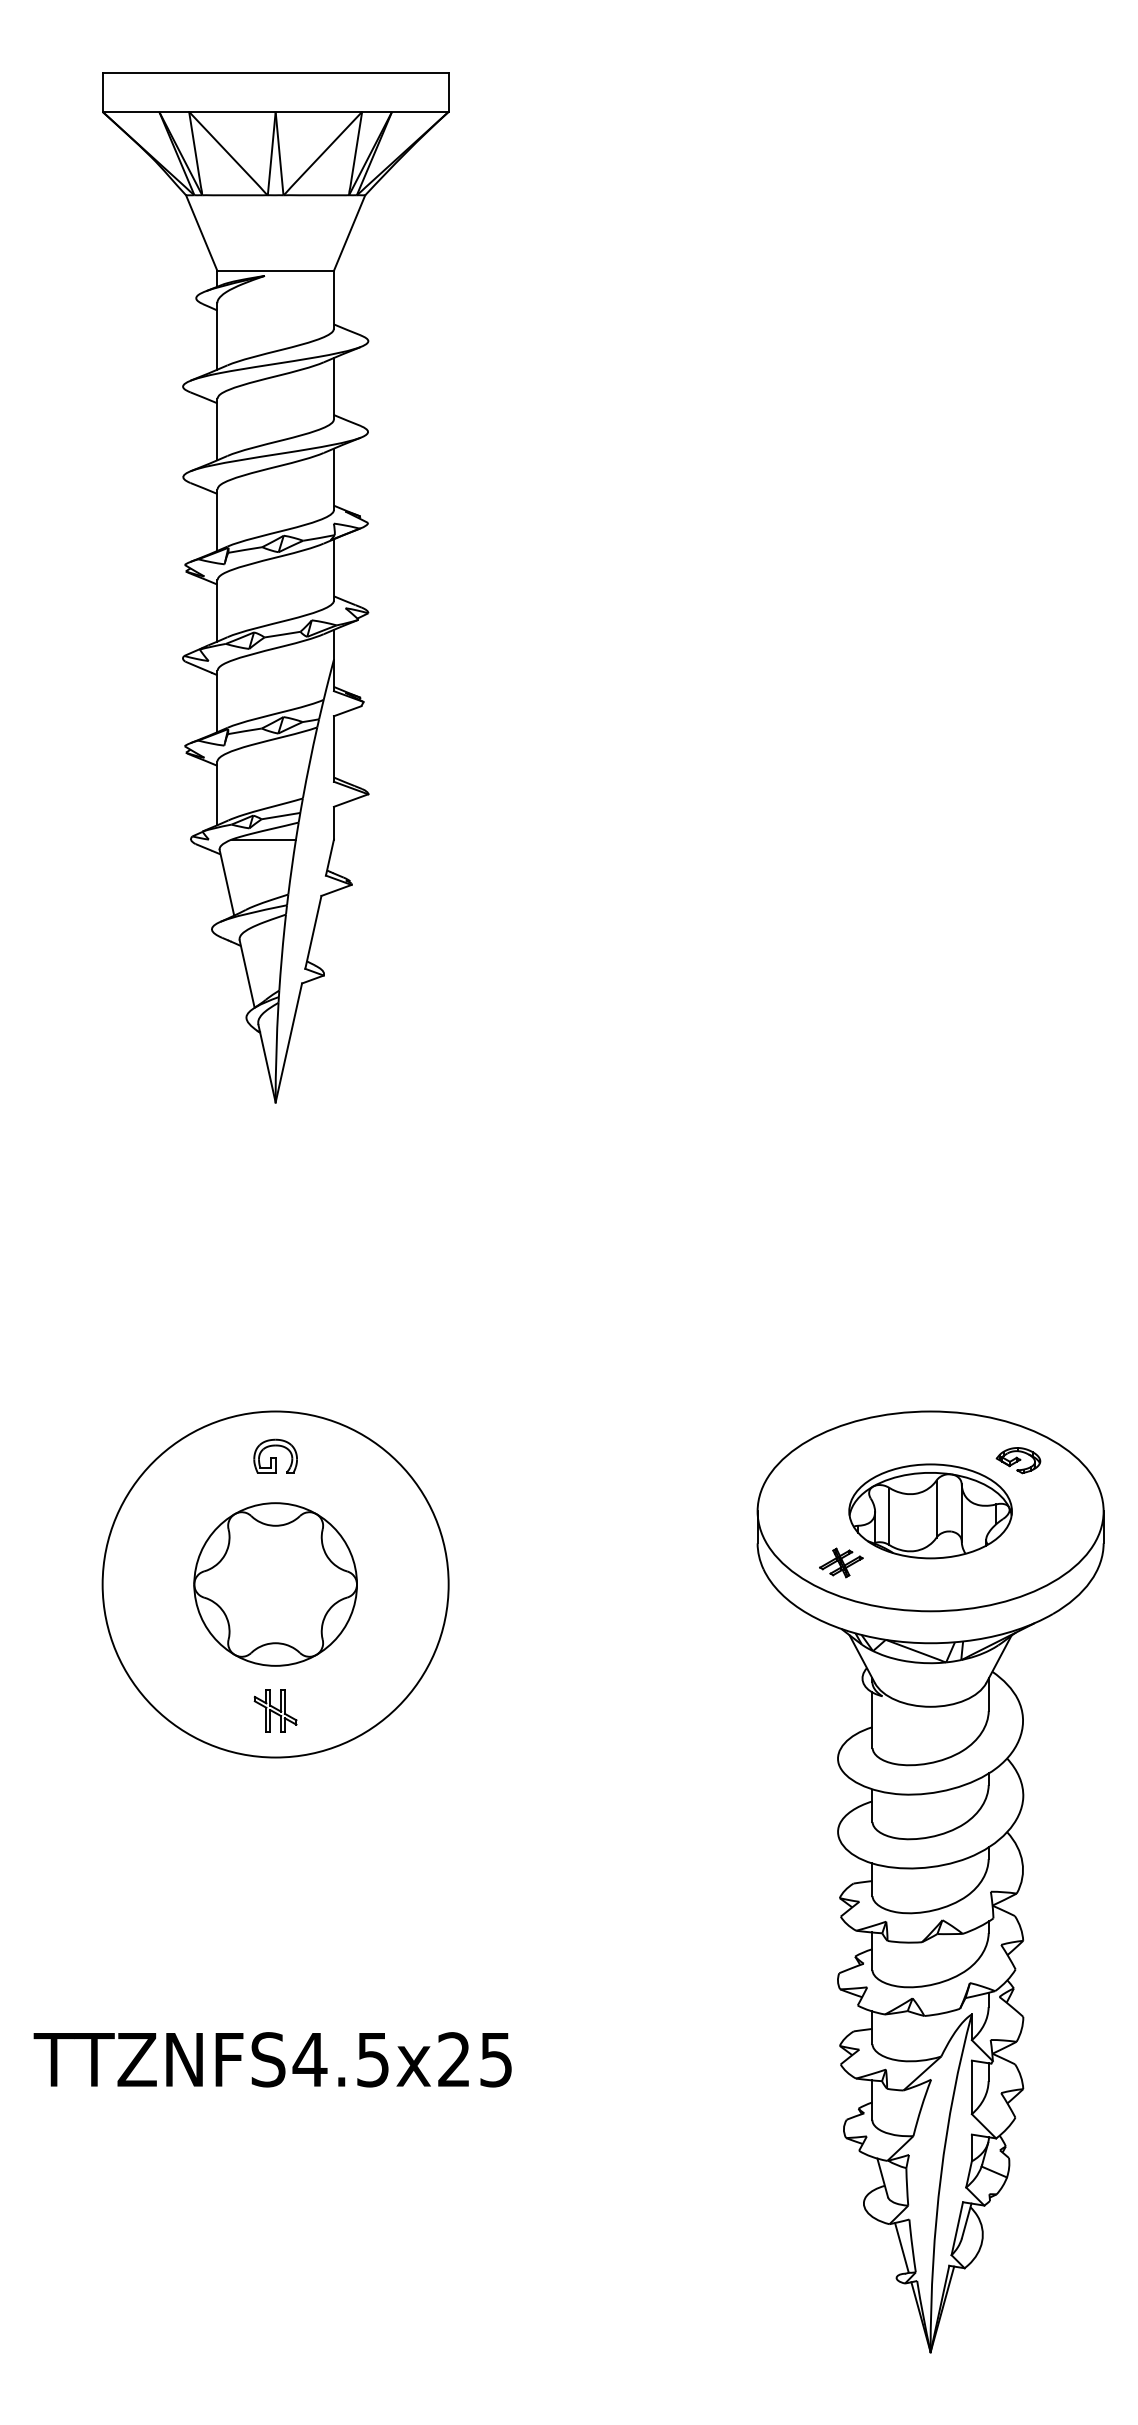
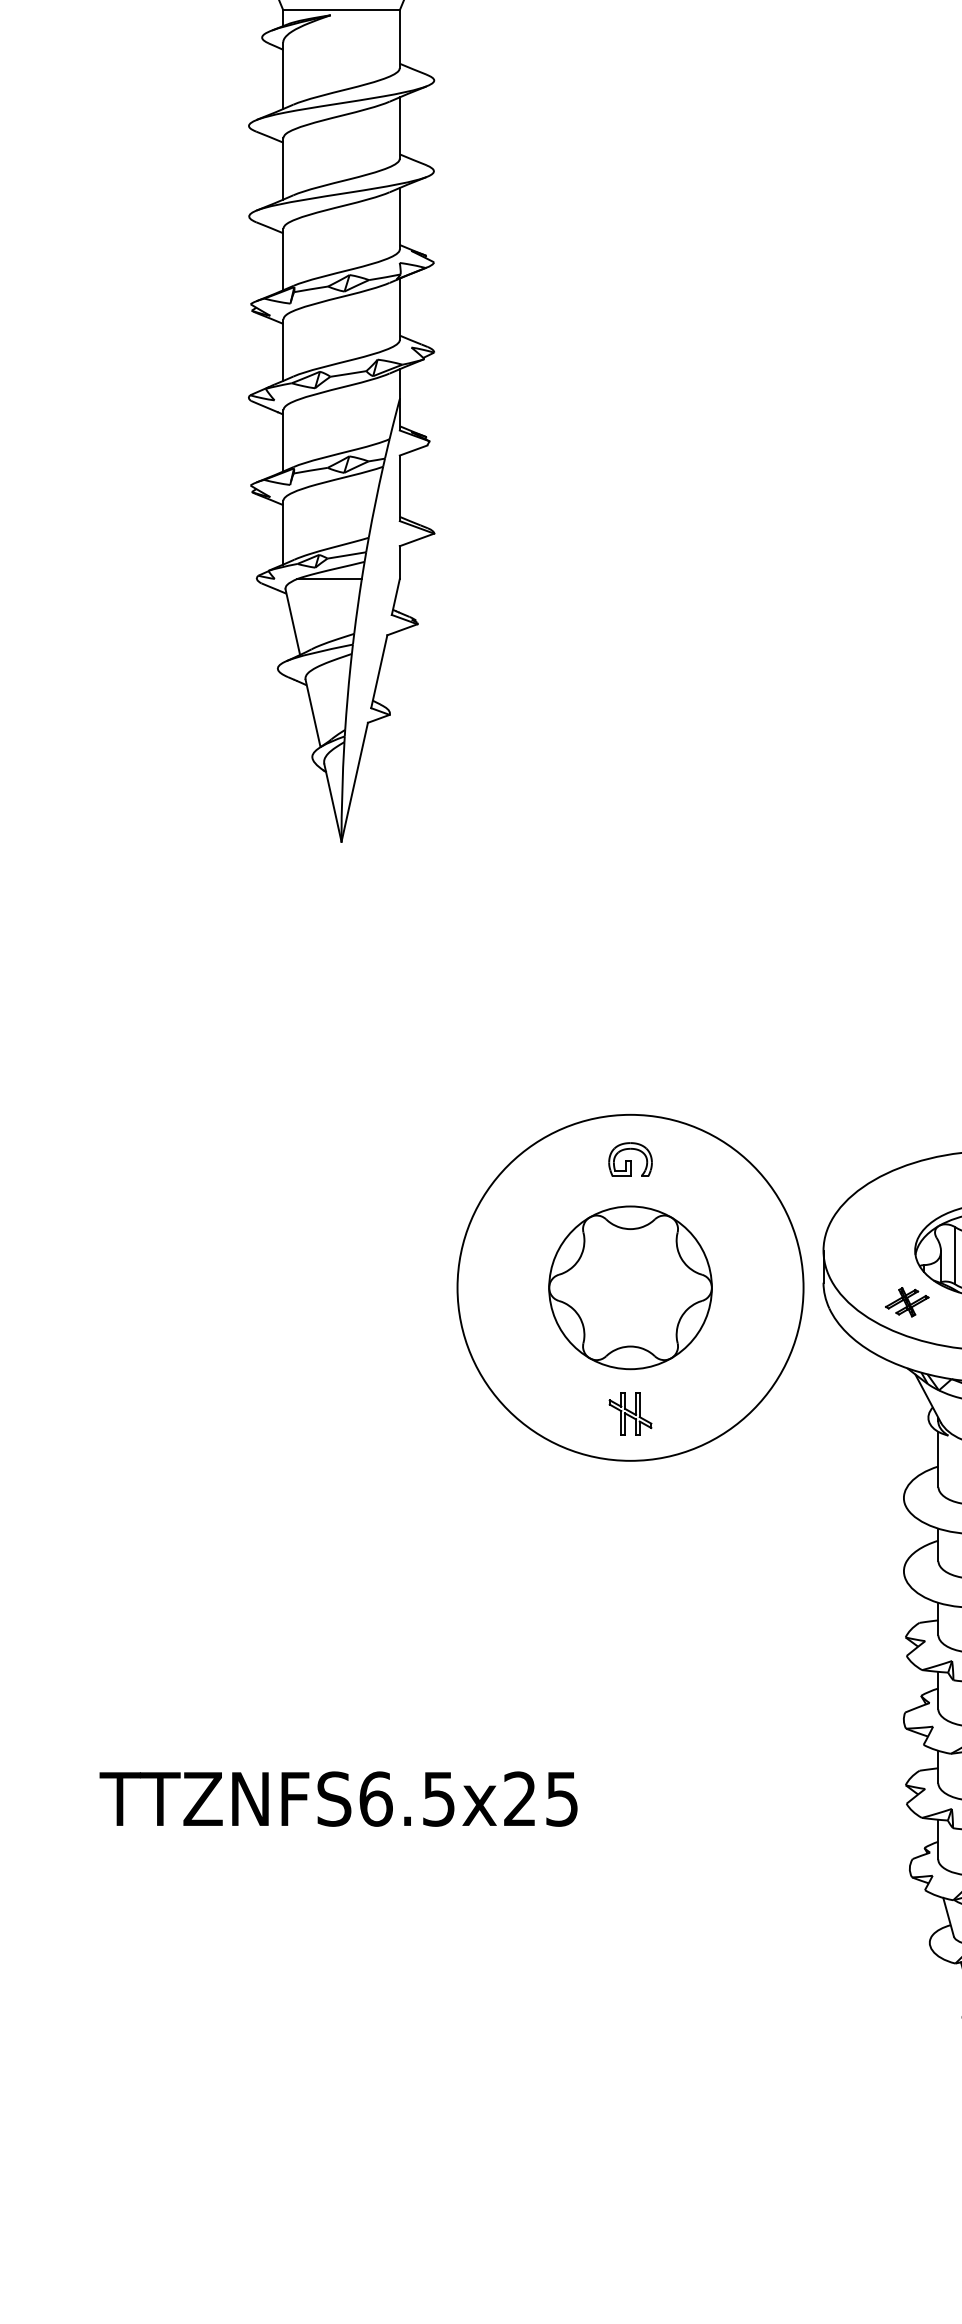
part: (275, 1584) -> (630, 1287), moved
text: (309, 2059) -> (375, 1798), TTZNFS4.5x25 -> TTZNFS6.5x25

